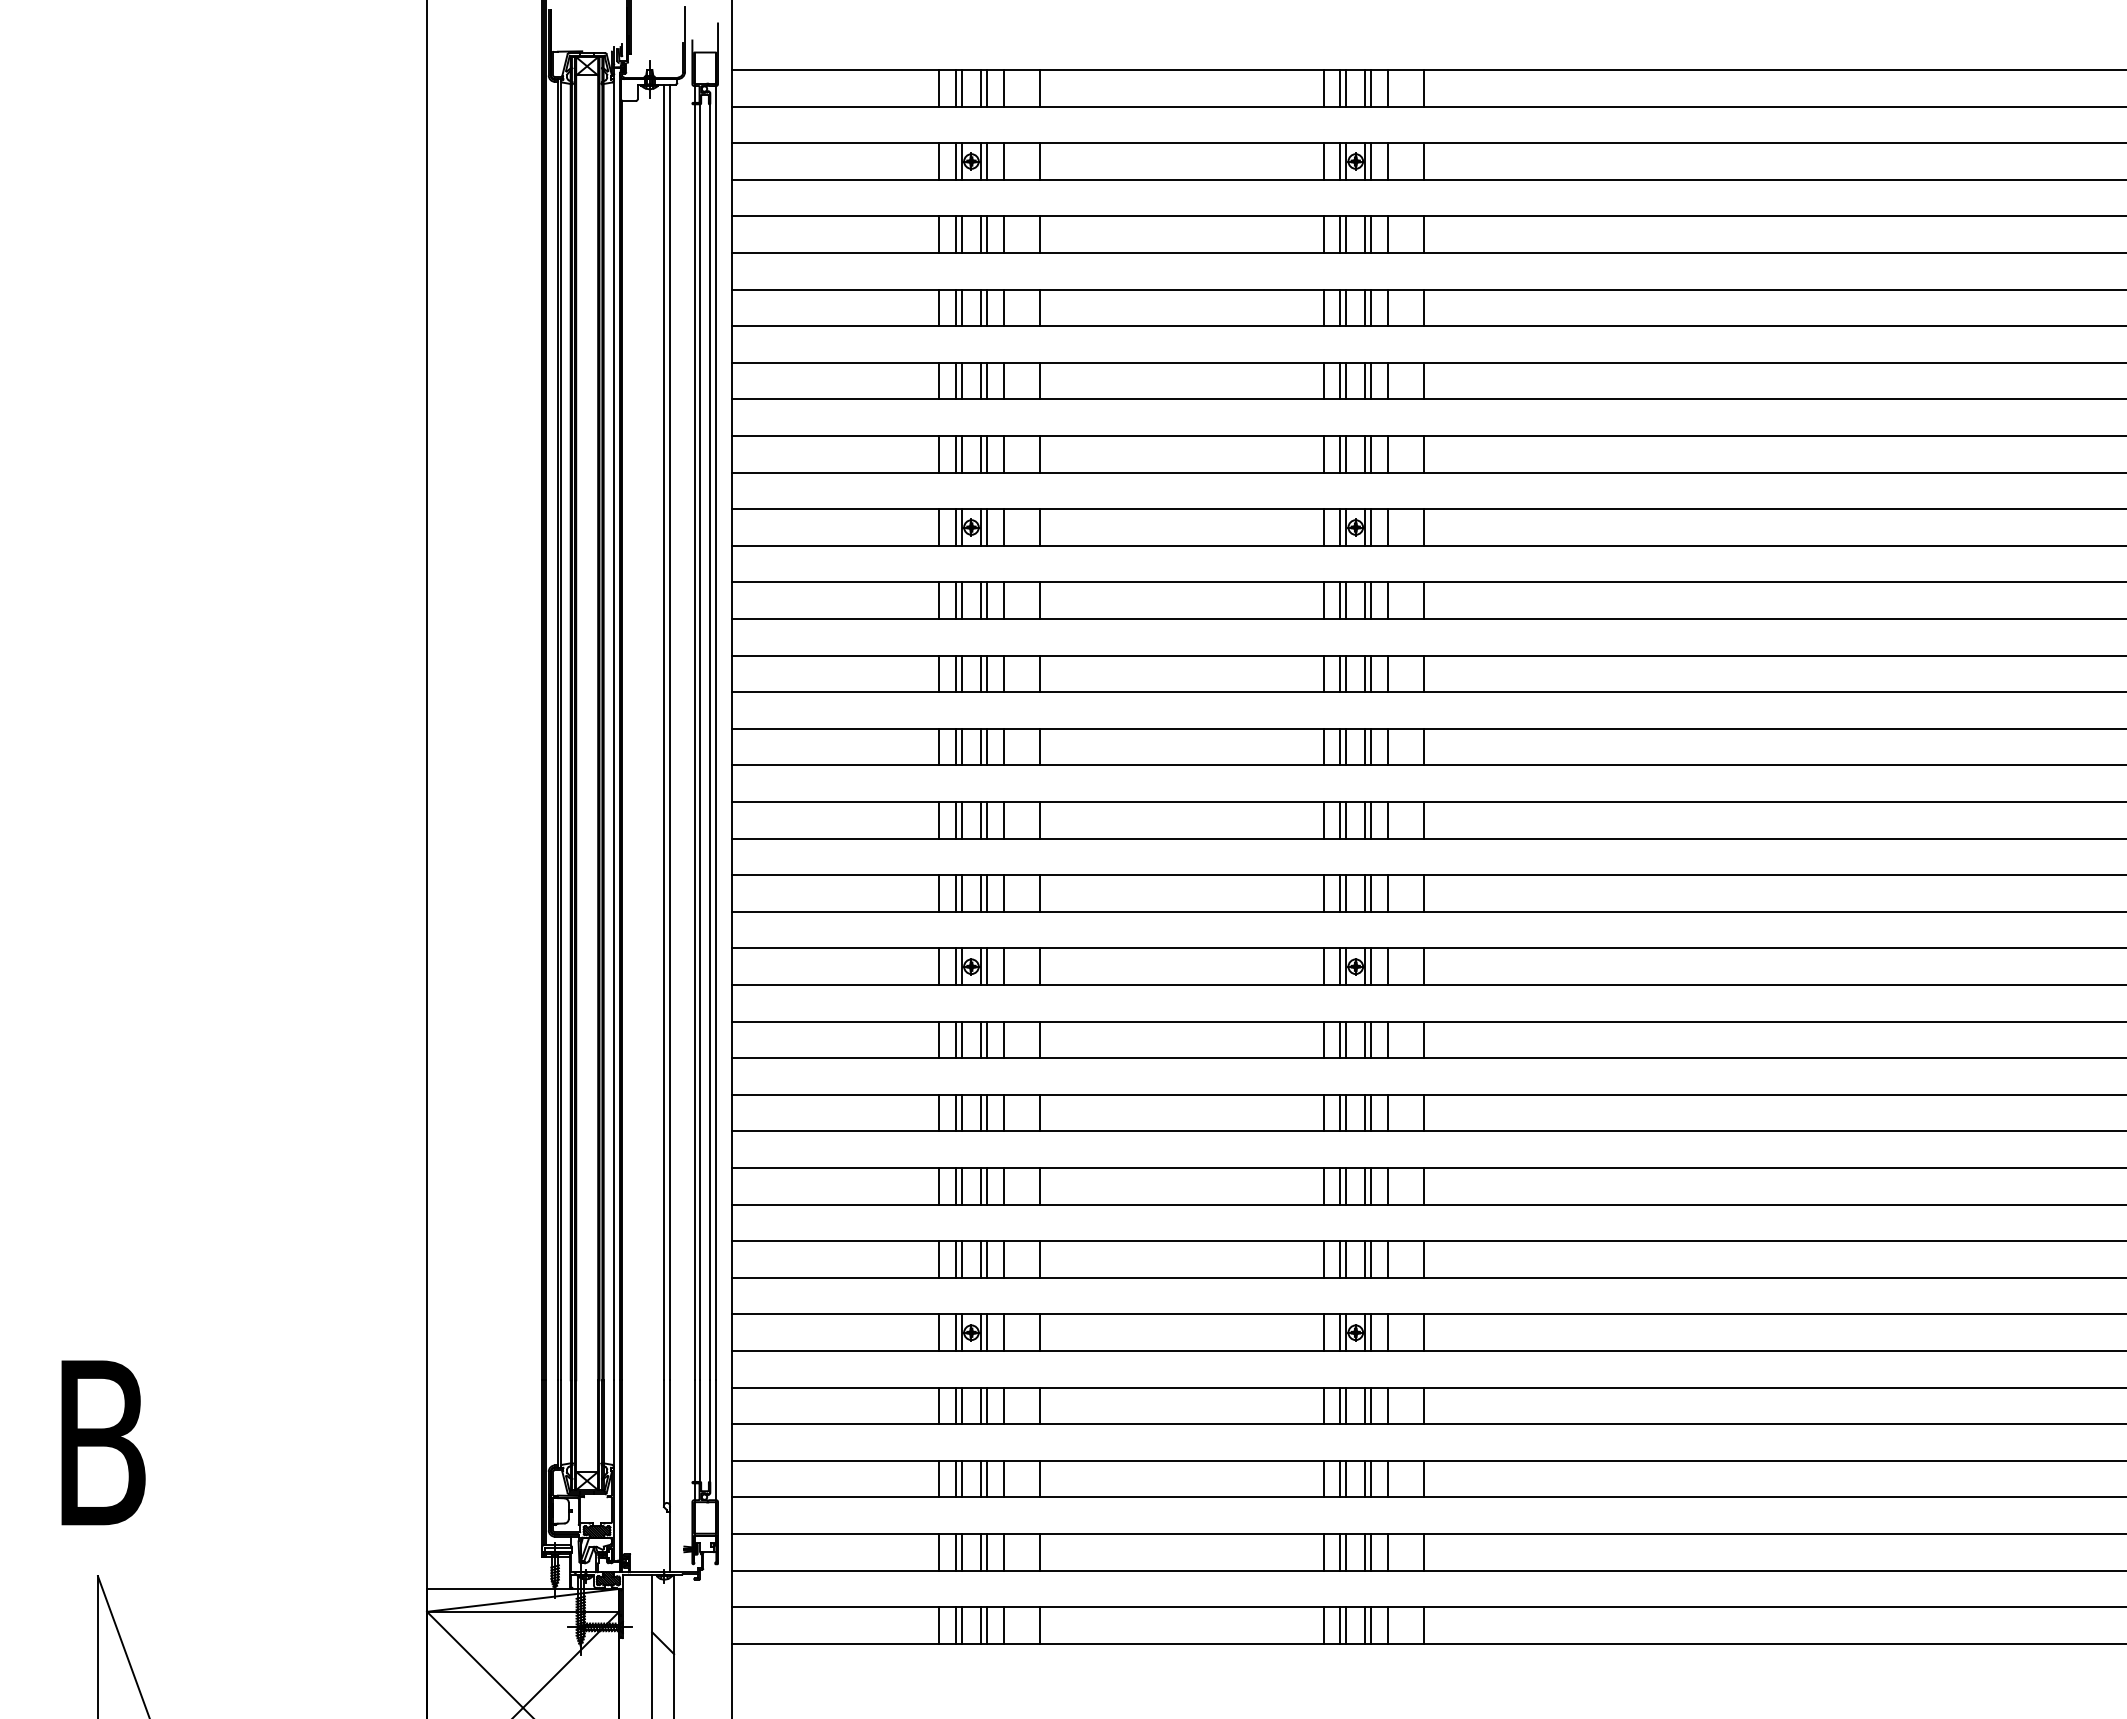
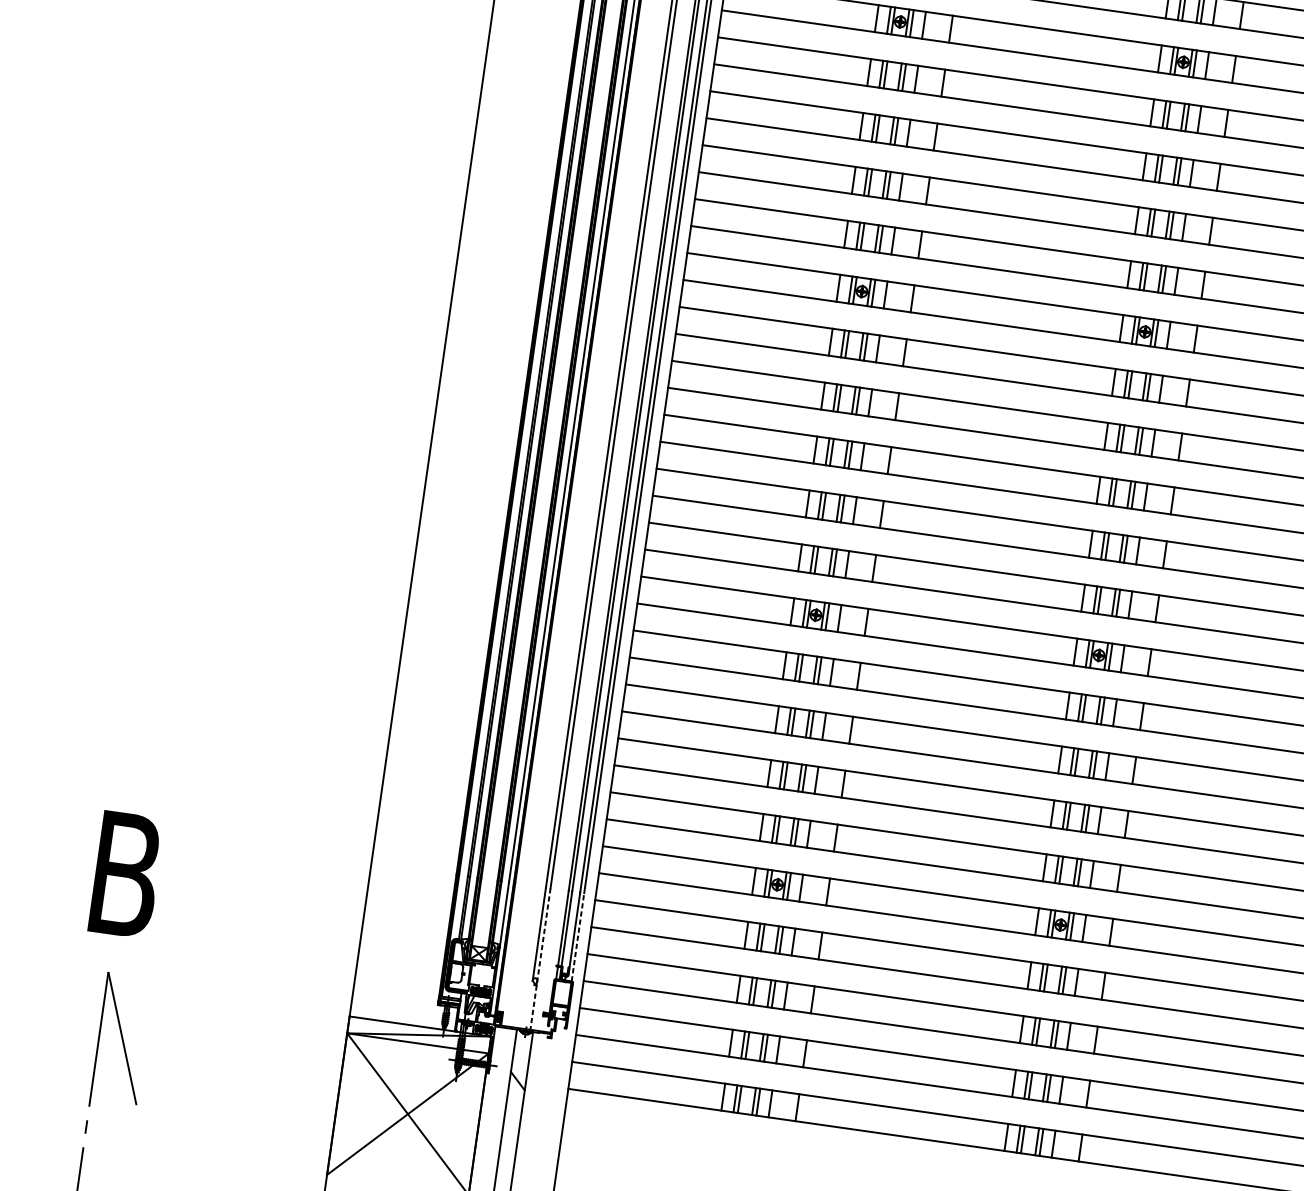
line: (715, 1440) -> (577, 937), solid -> dashed
line: (670, 1476) -> (540, 959), solid -> dashed

